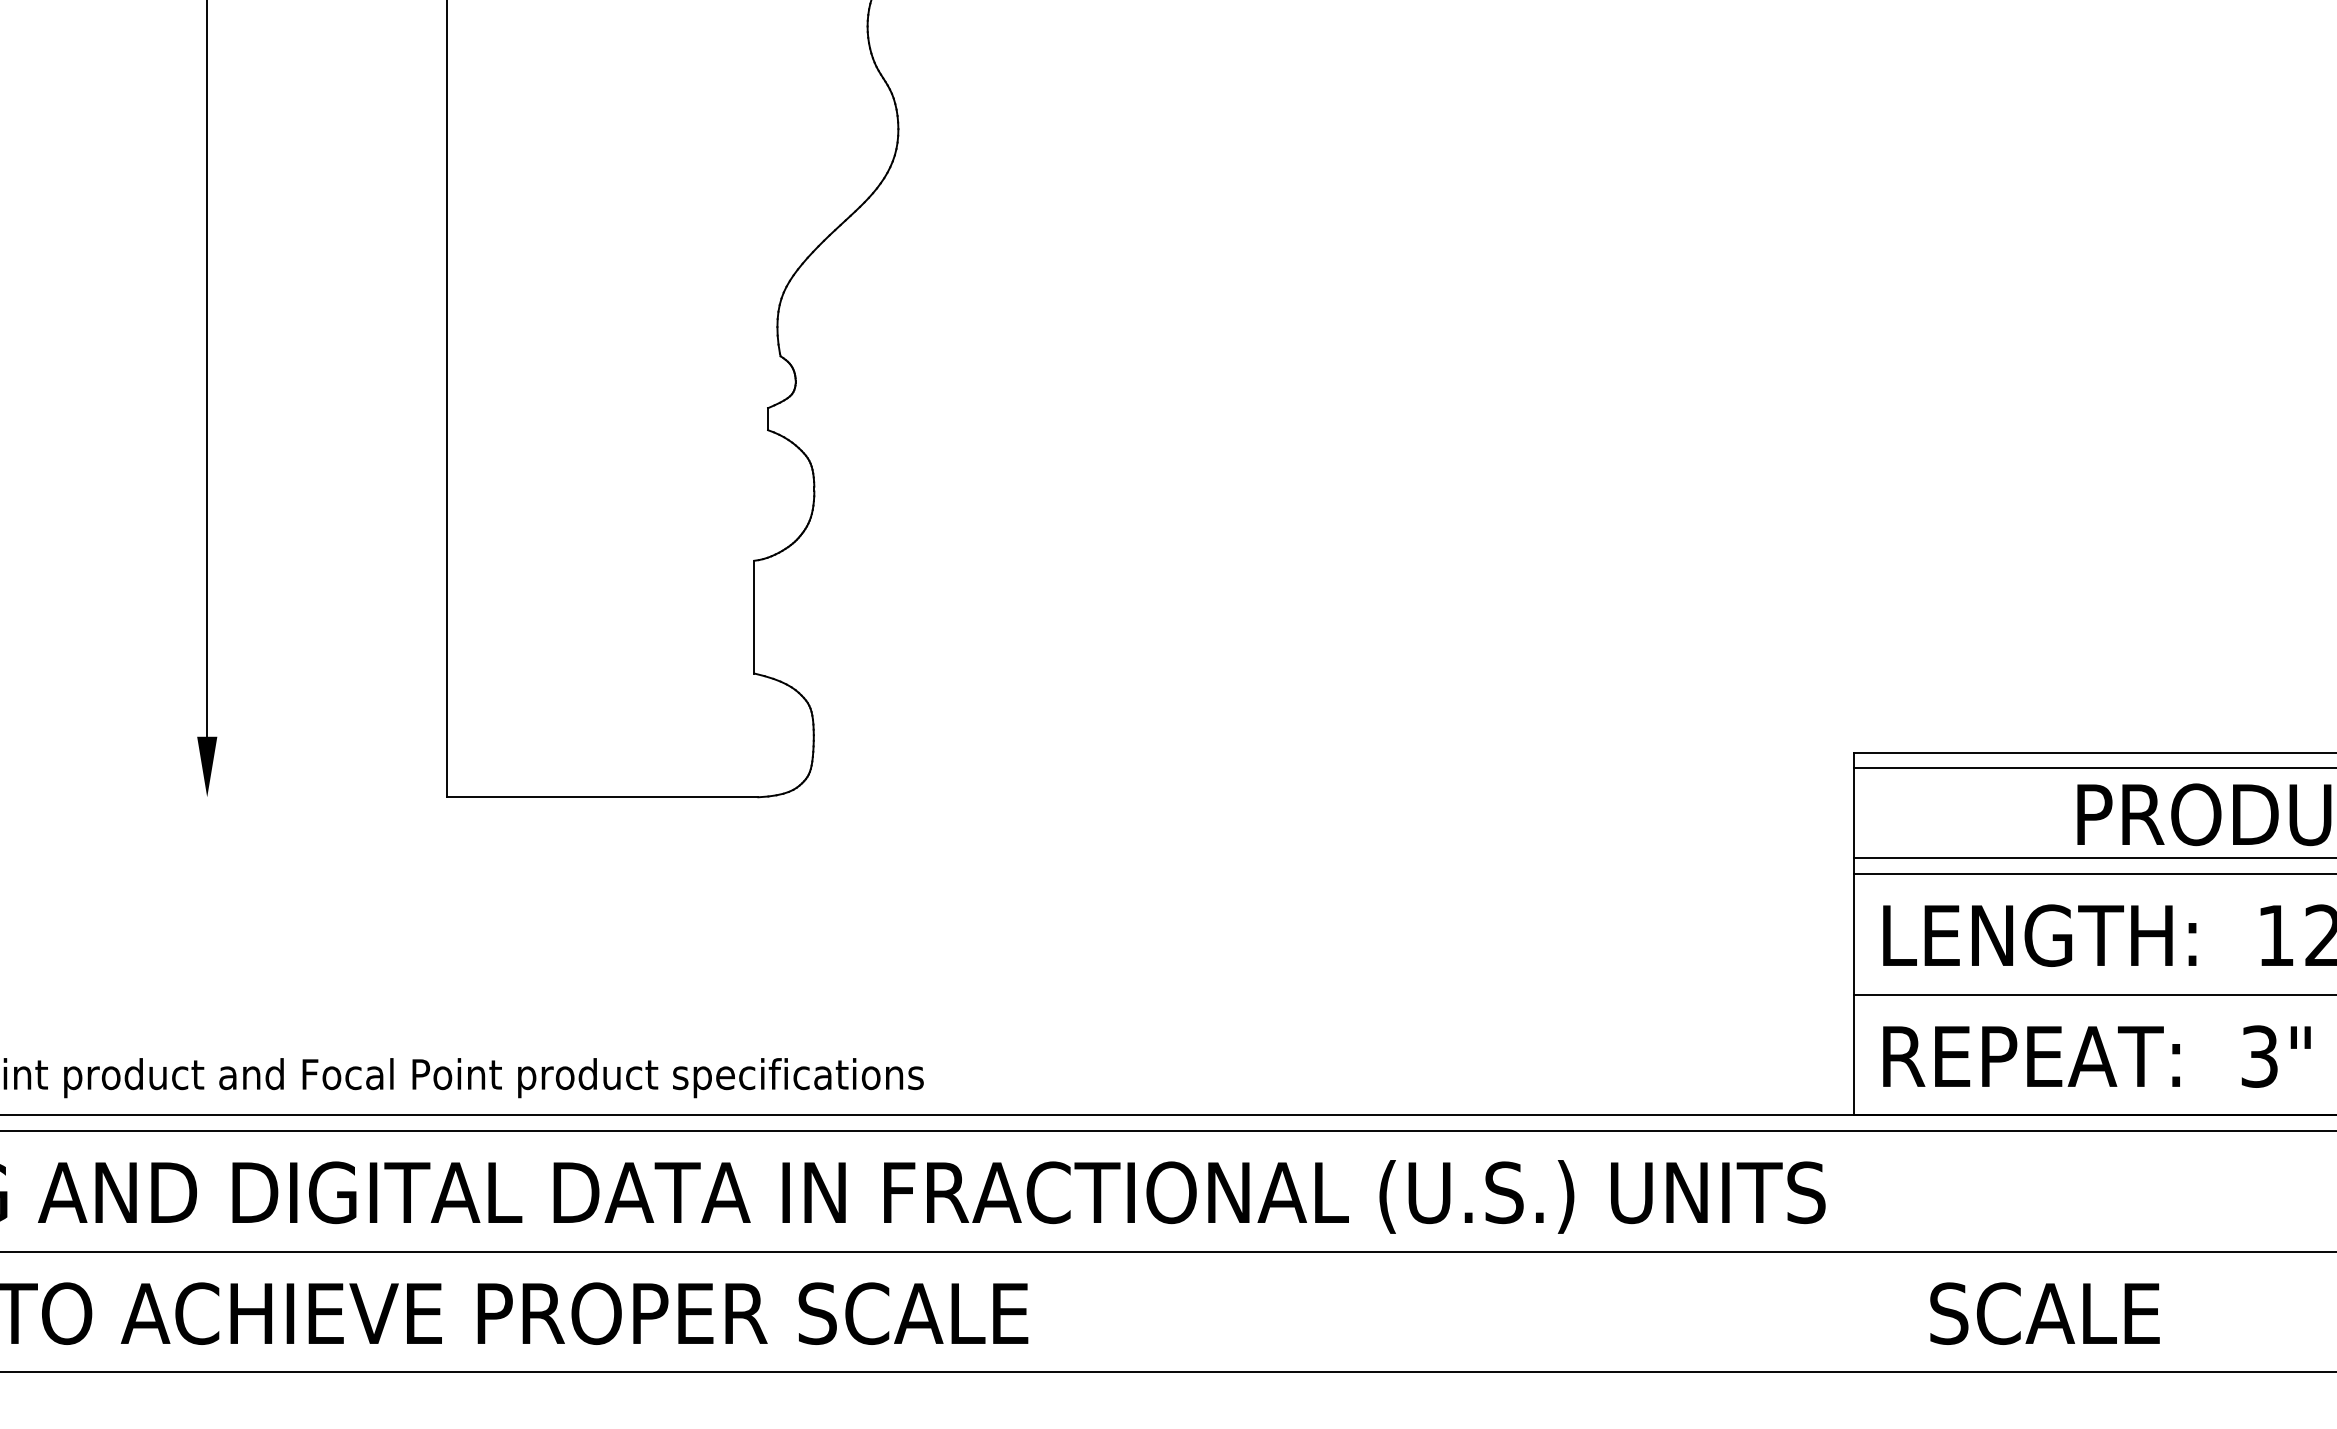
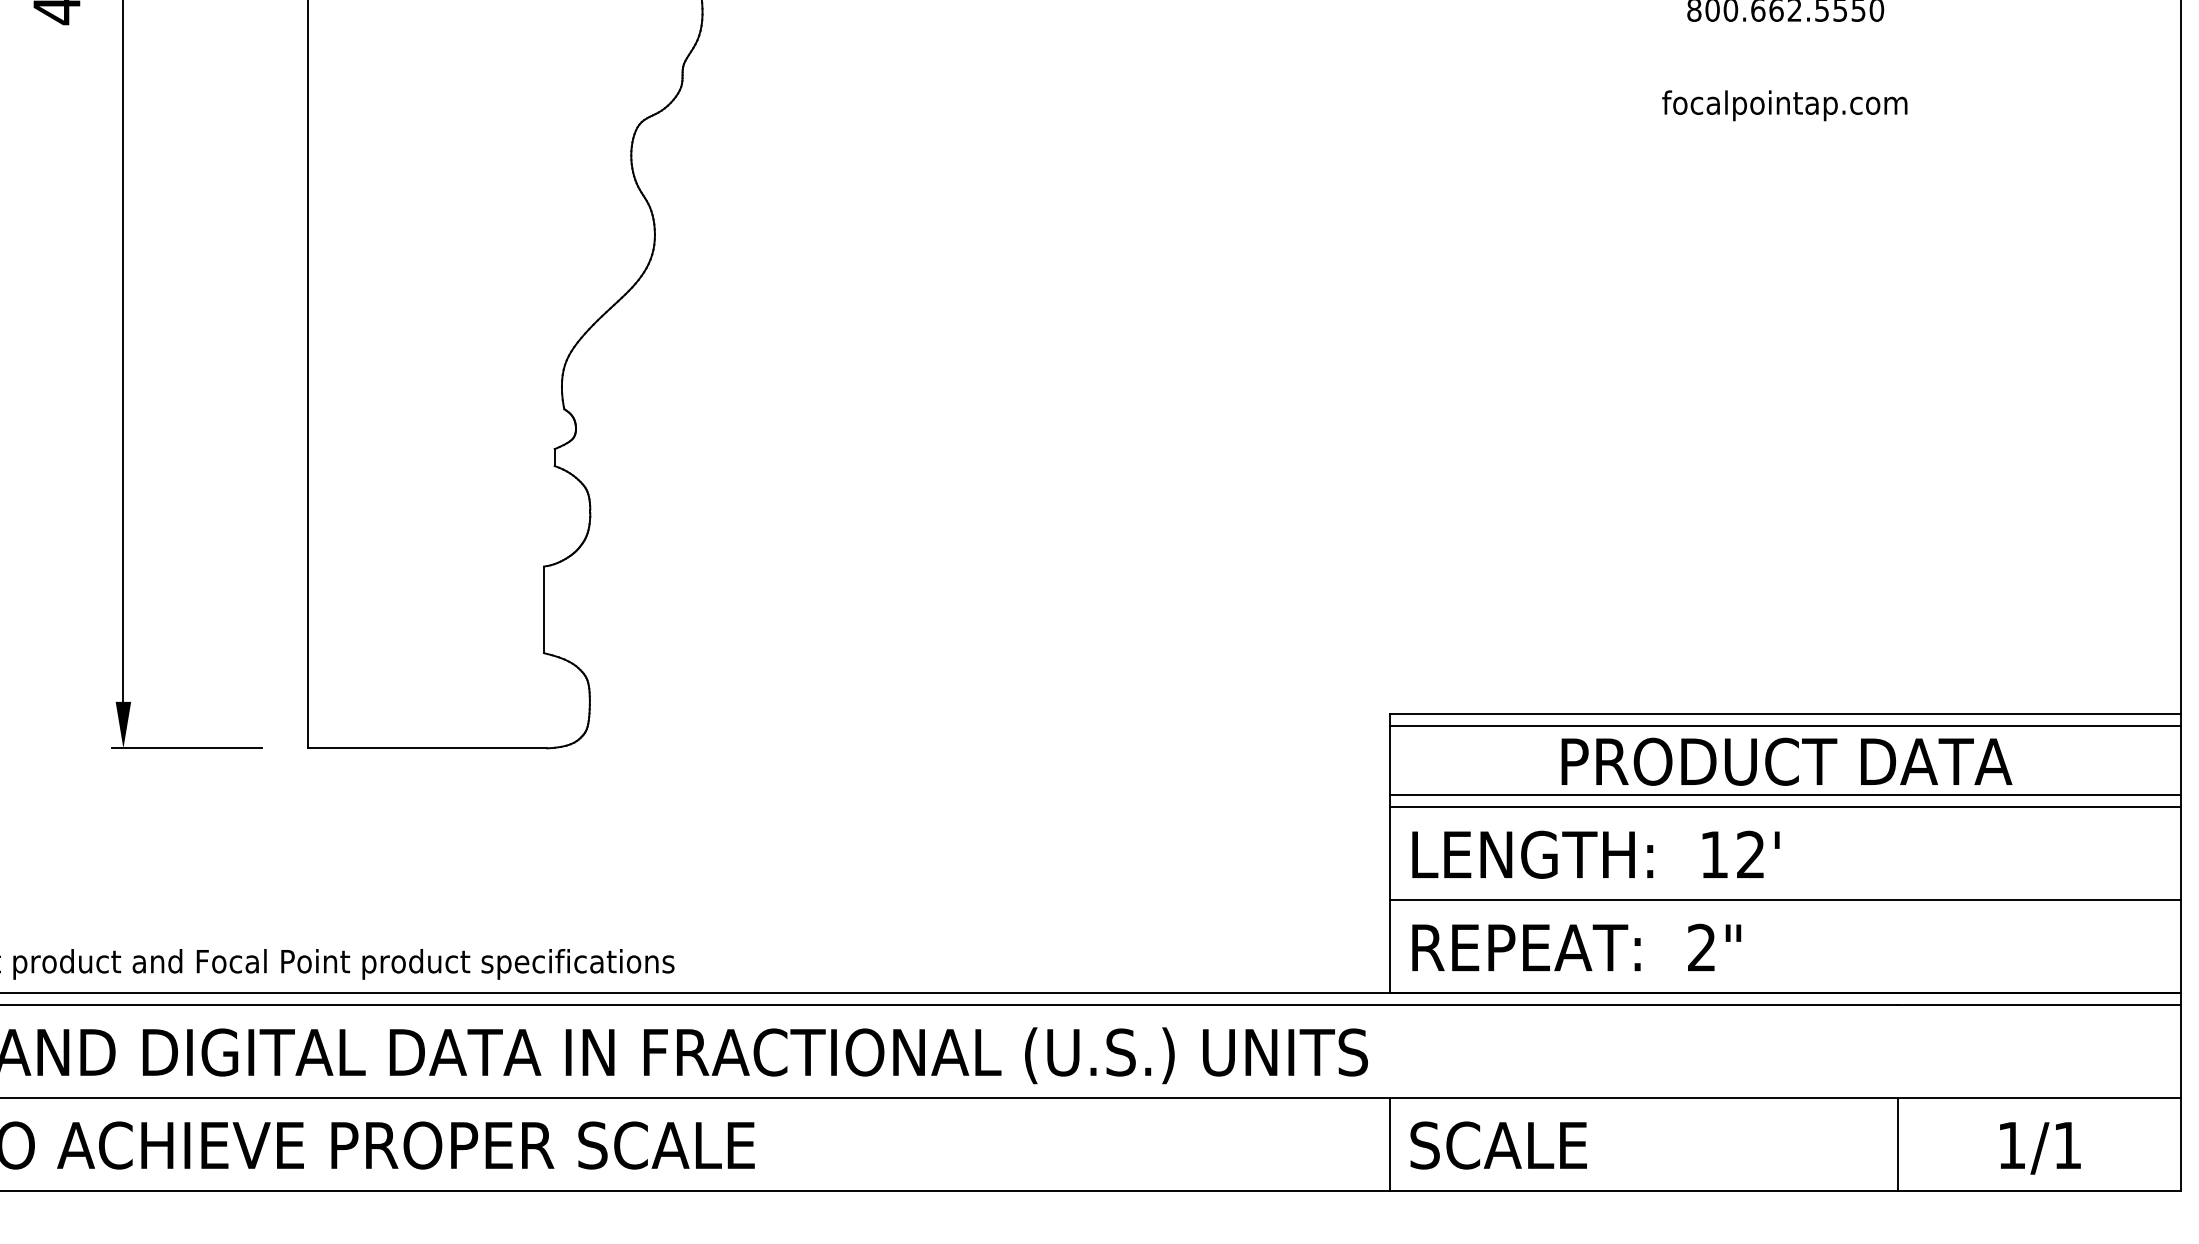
line: (289, 797) -> (186, 748), added
text: (2259, 1056) -> (1701, 947), 3" -> 2"
line: (1854, 1311) -> (1390, 1143), added
text: (2044, 1313) -> (1498, 1145), moved

